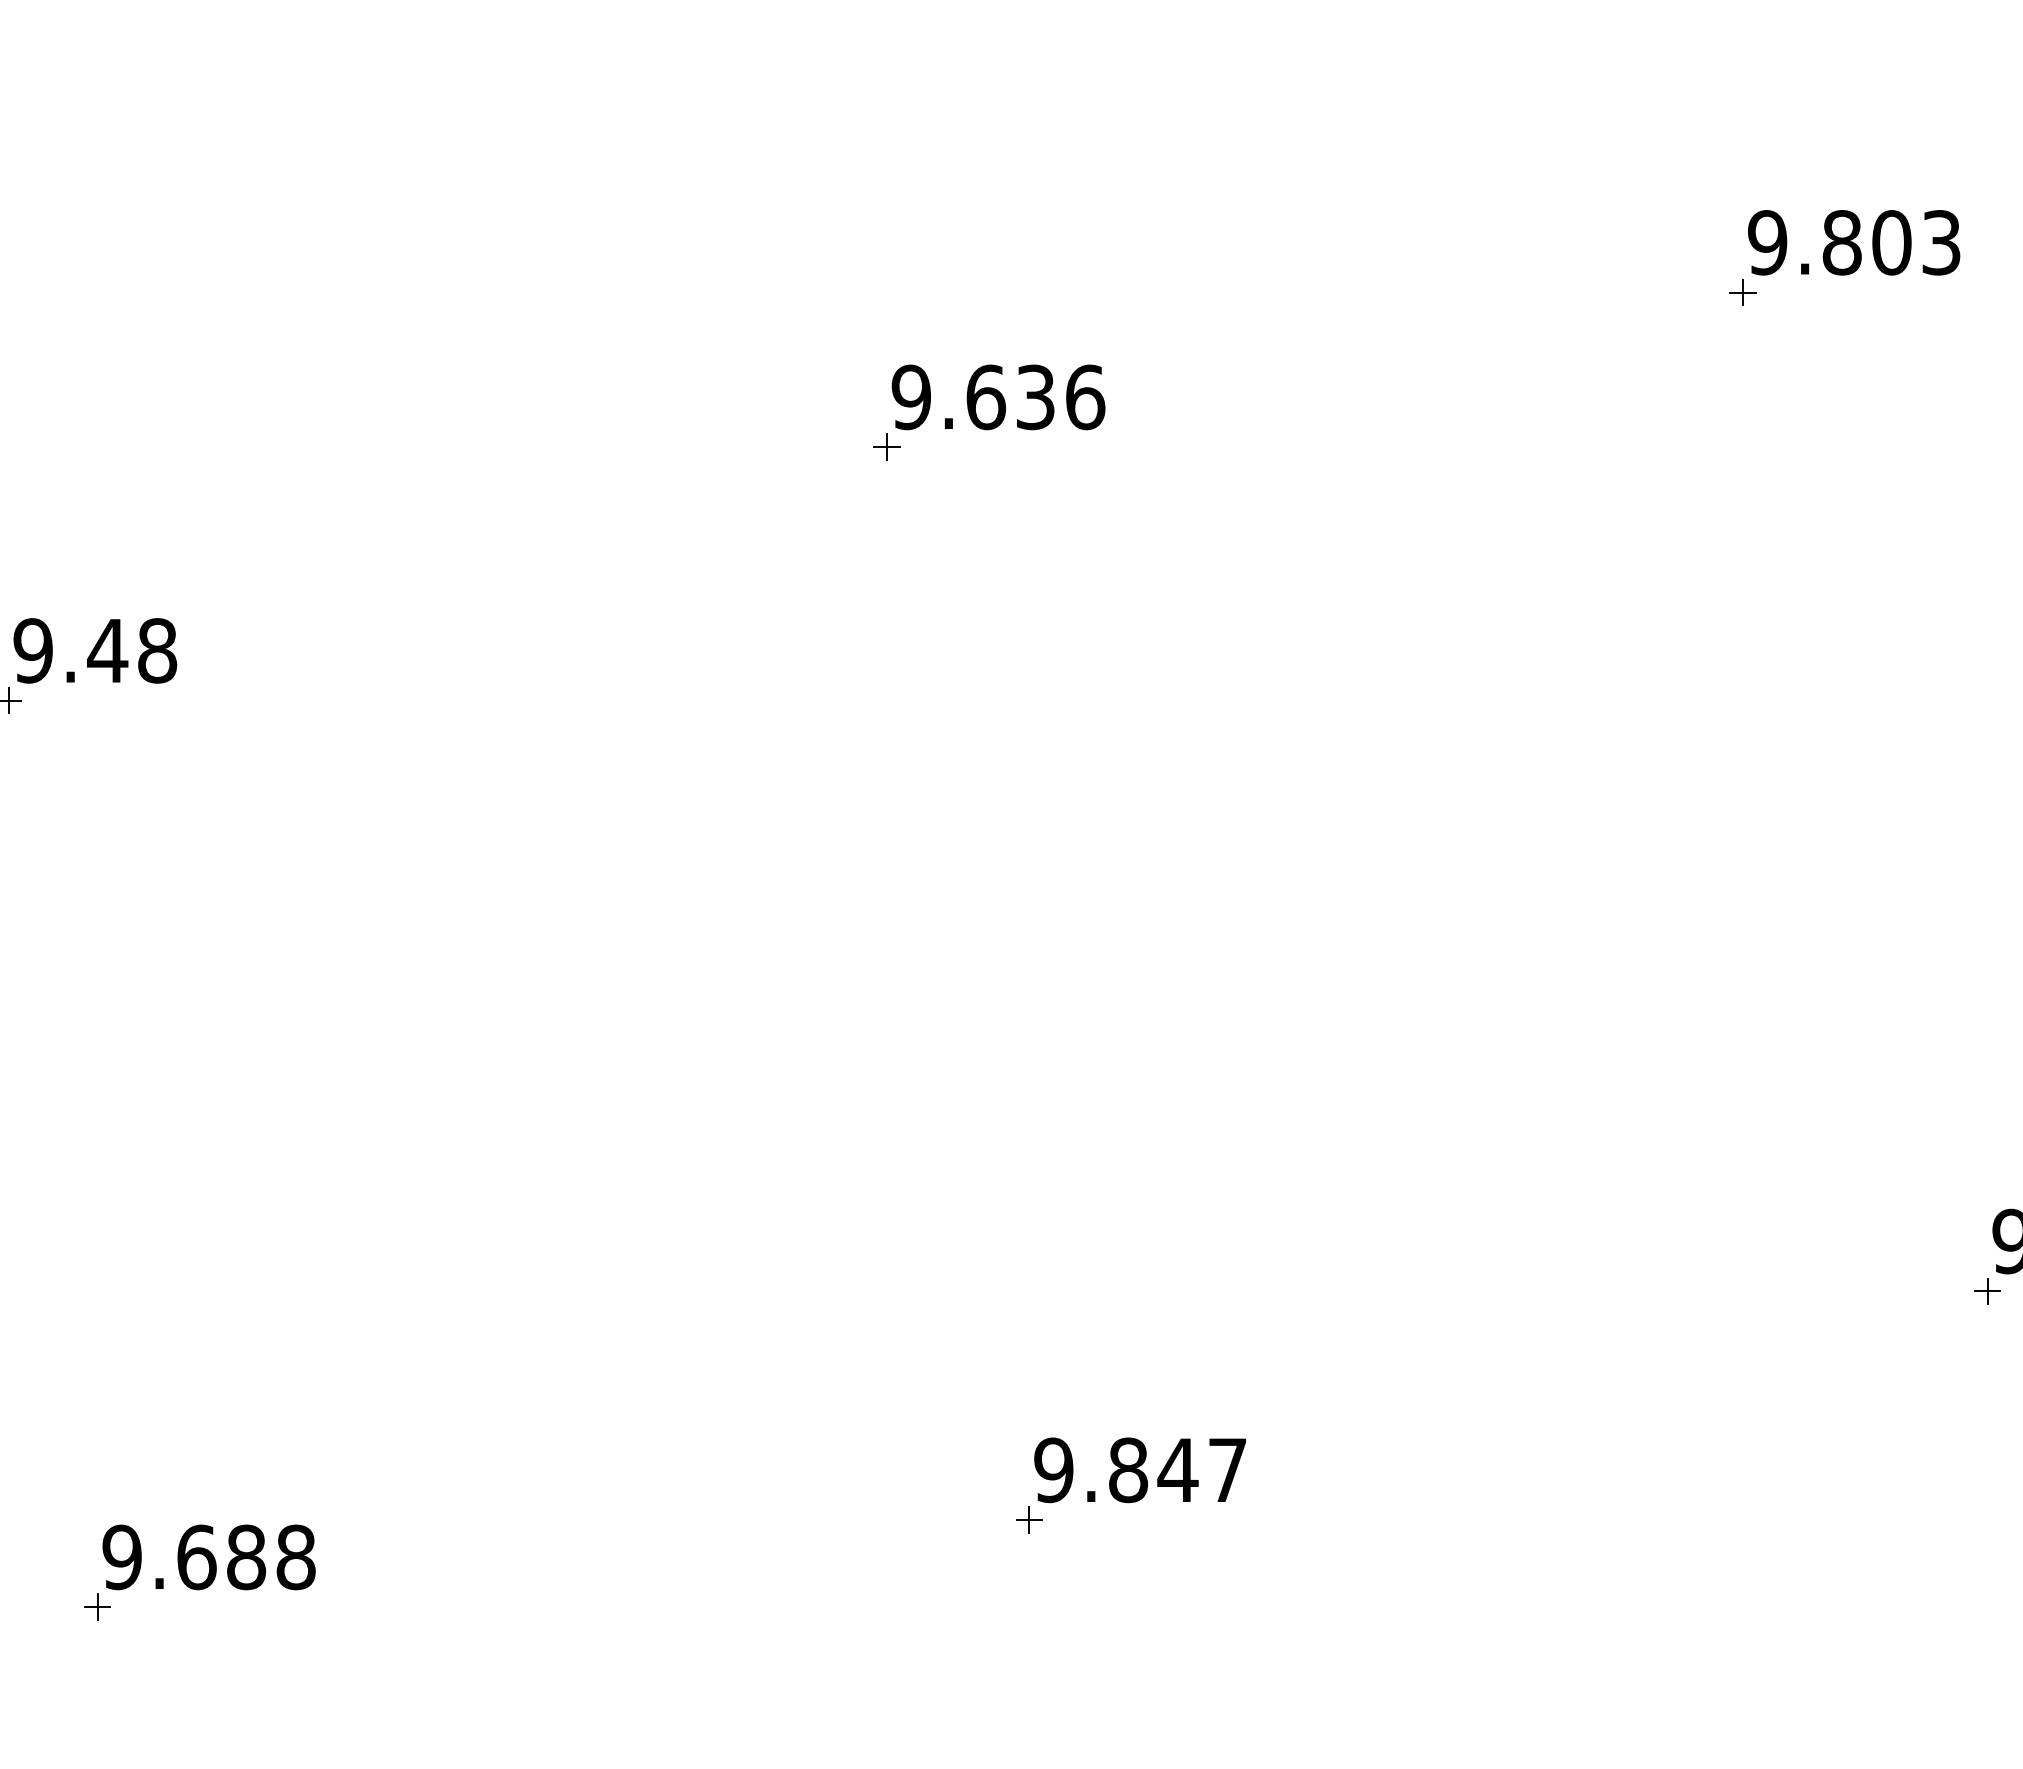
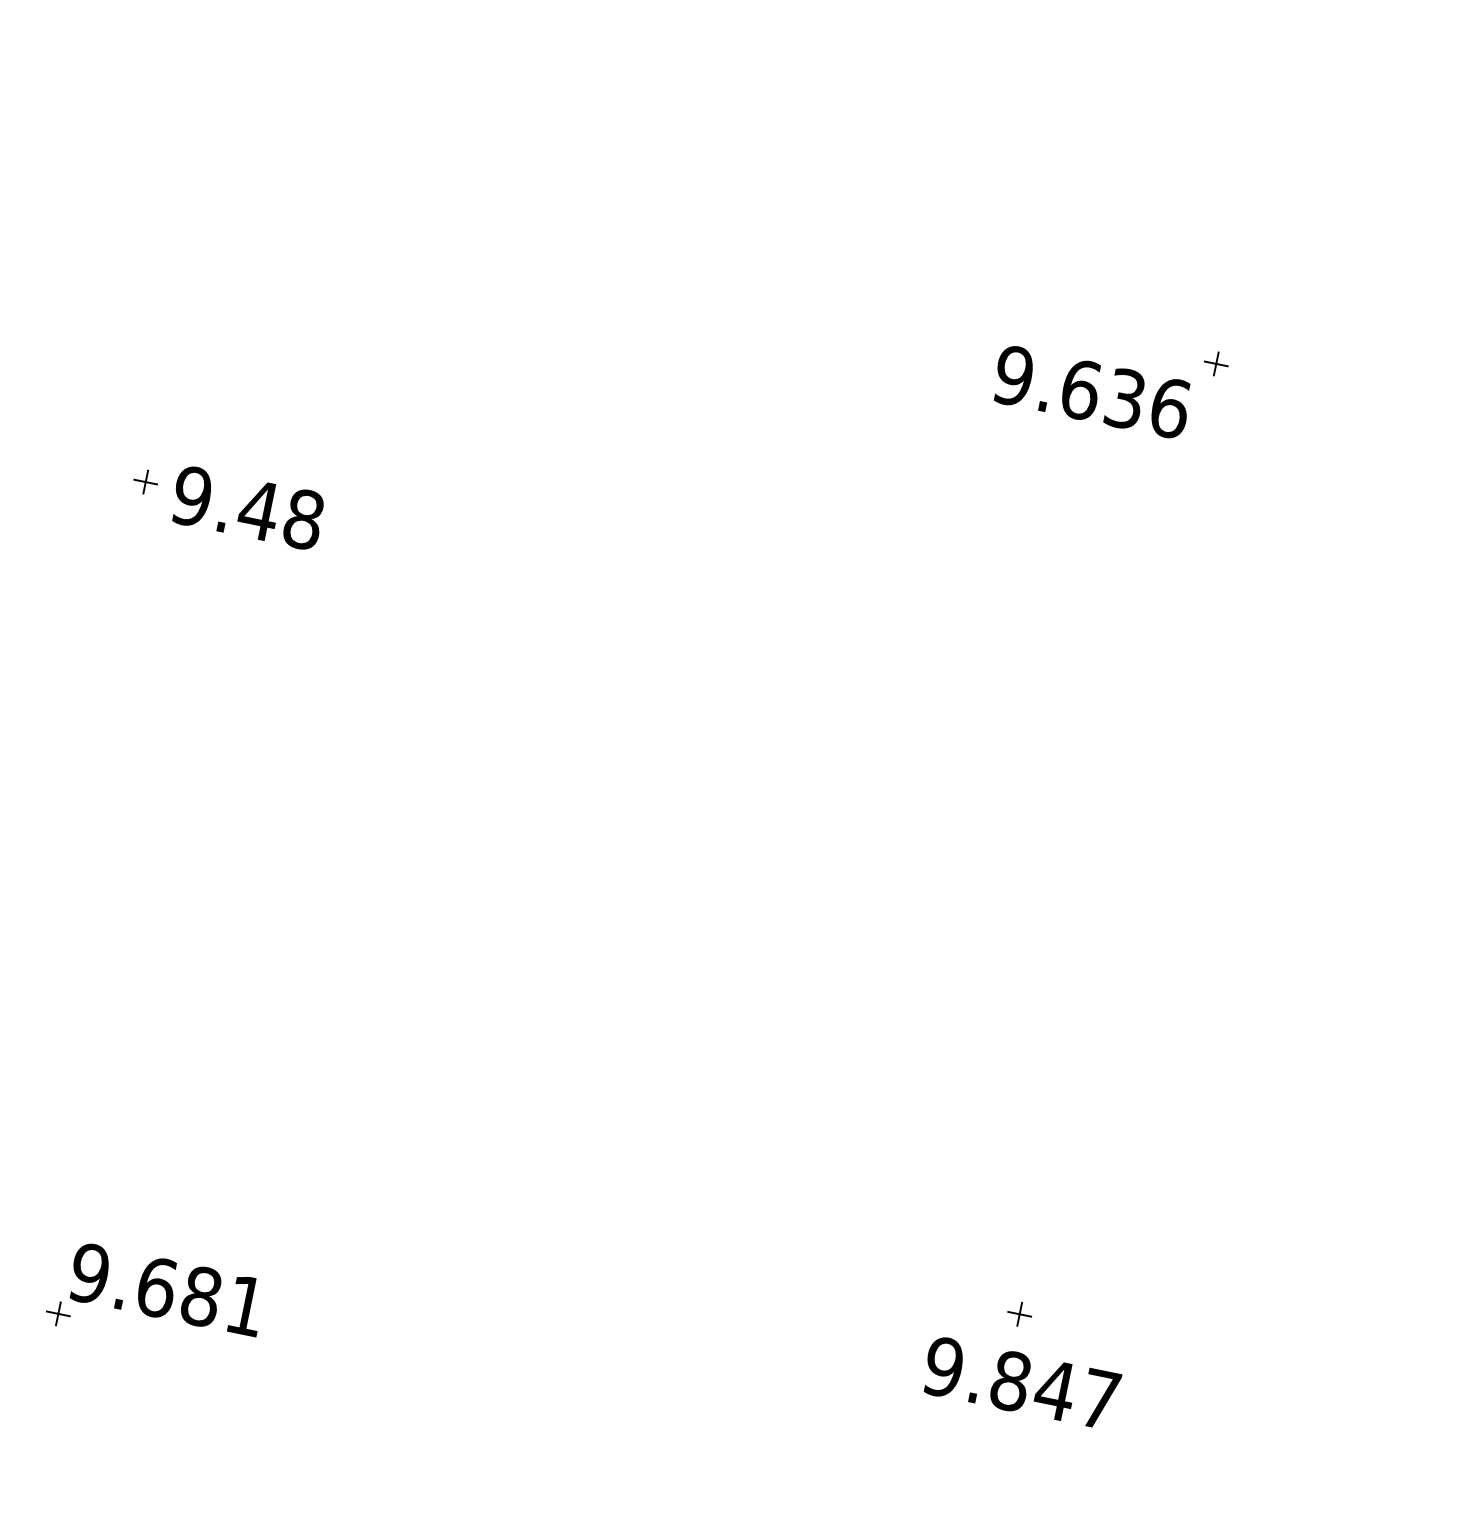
part: (886, 446) -> (1216, 363), moved
text: (95, 650) -> (248, 507), moved
part: (1029, 1519) -> (1020, 1313), moved
text: (295, 1557) -> (245, 1305), 9.688 -> 9.681

